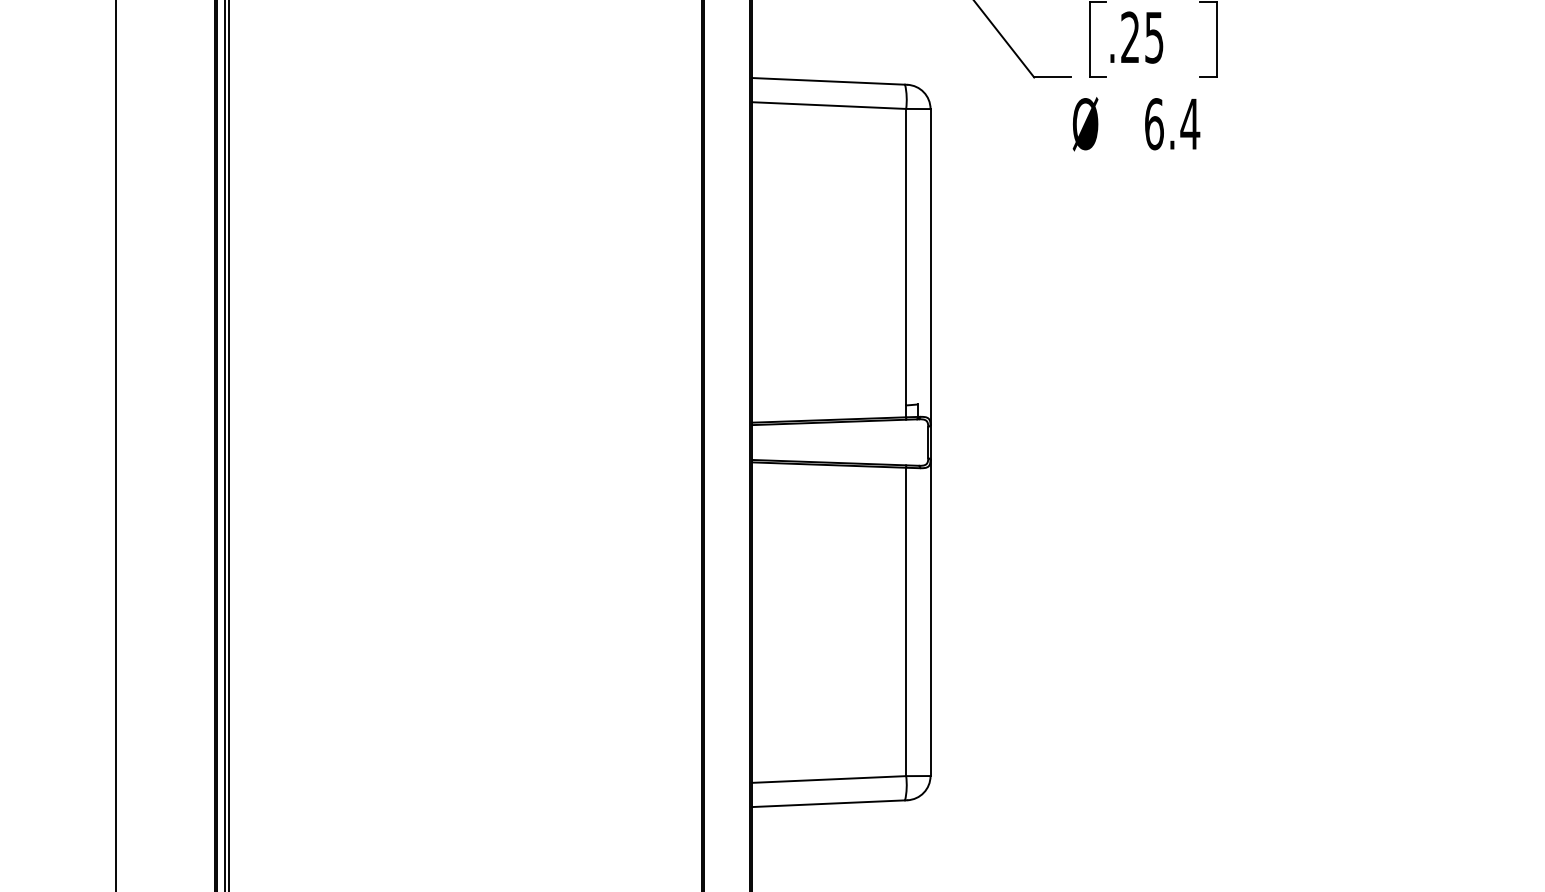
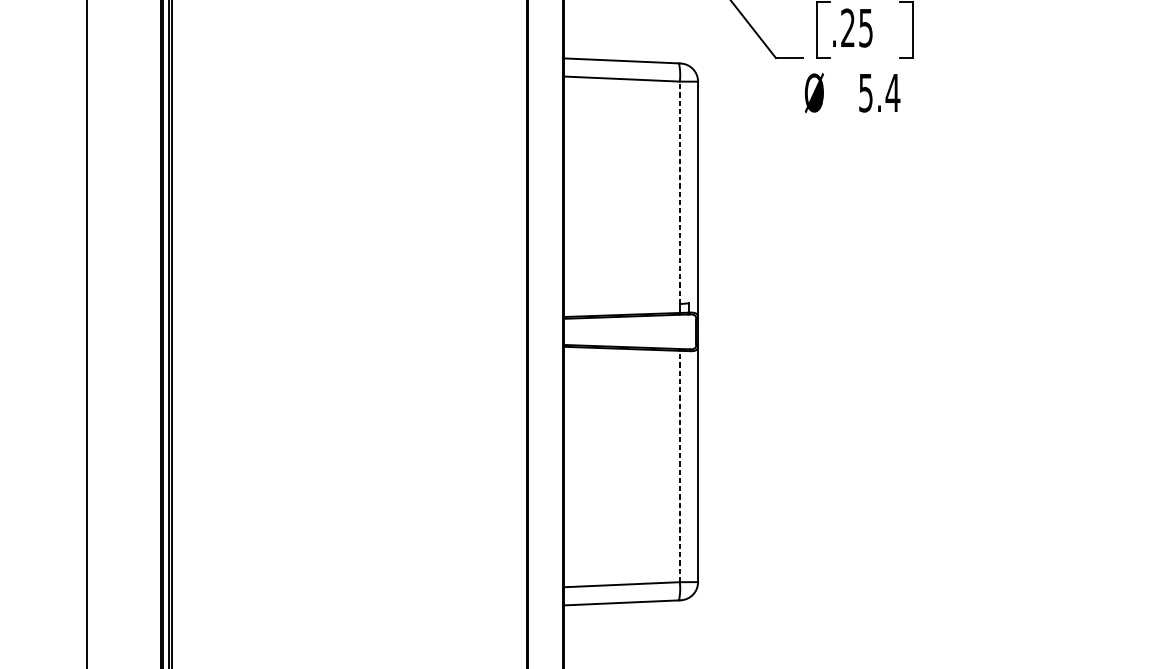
text: (1154, 124) -> (866, 93), 6.4 -> 5.4
line: (906, 256) -> (680, 192), solid -> dashed
line: (906, 621) -> (680, 466), solid -> dashed

